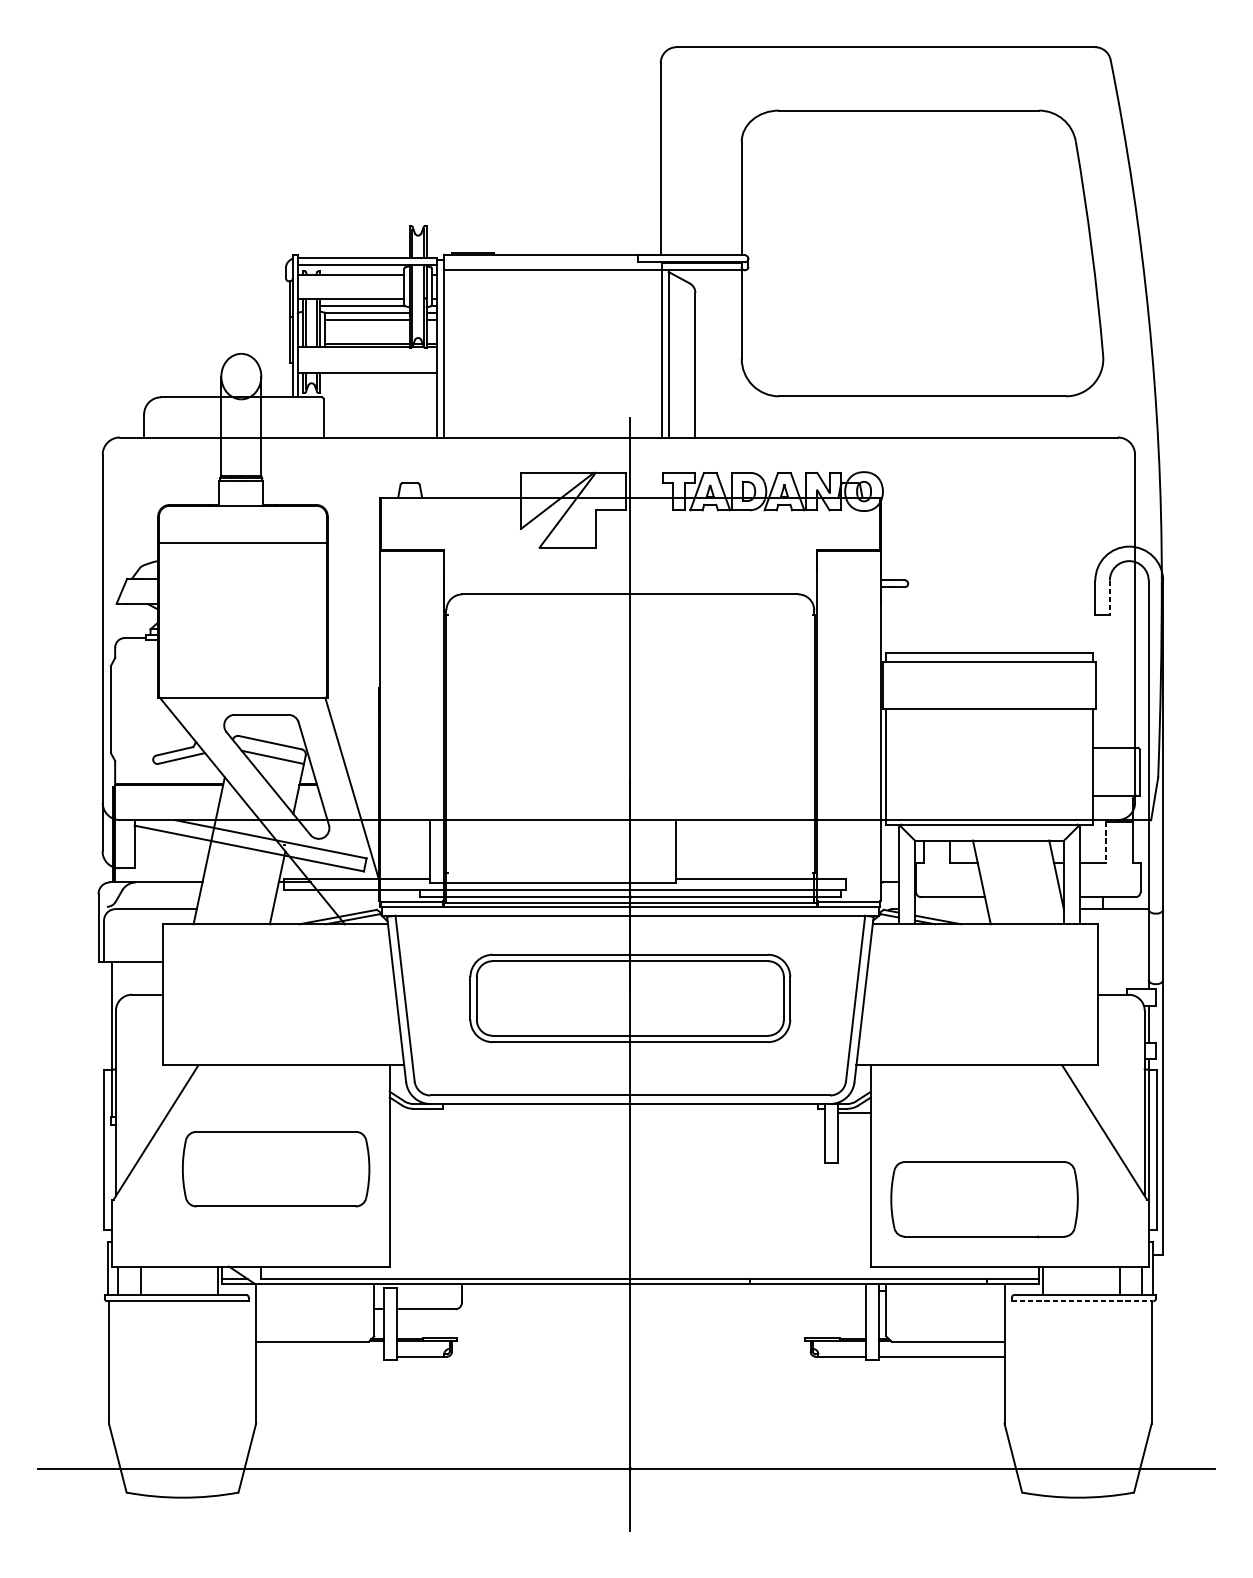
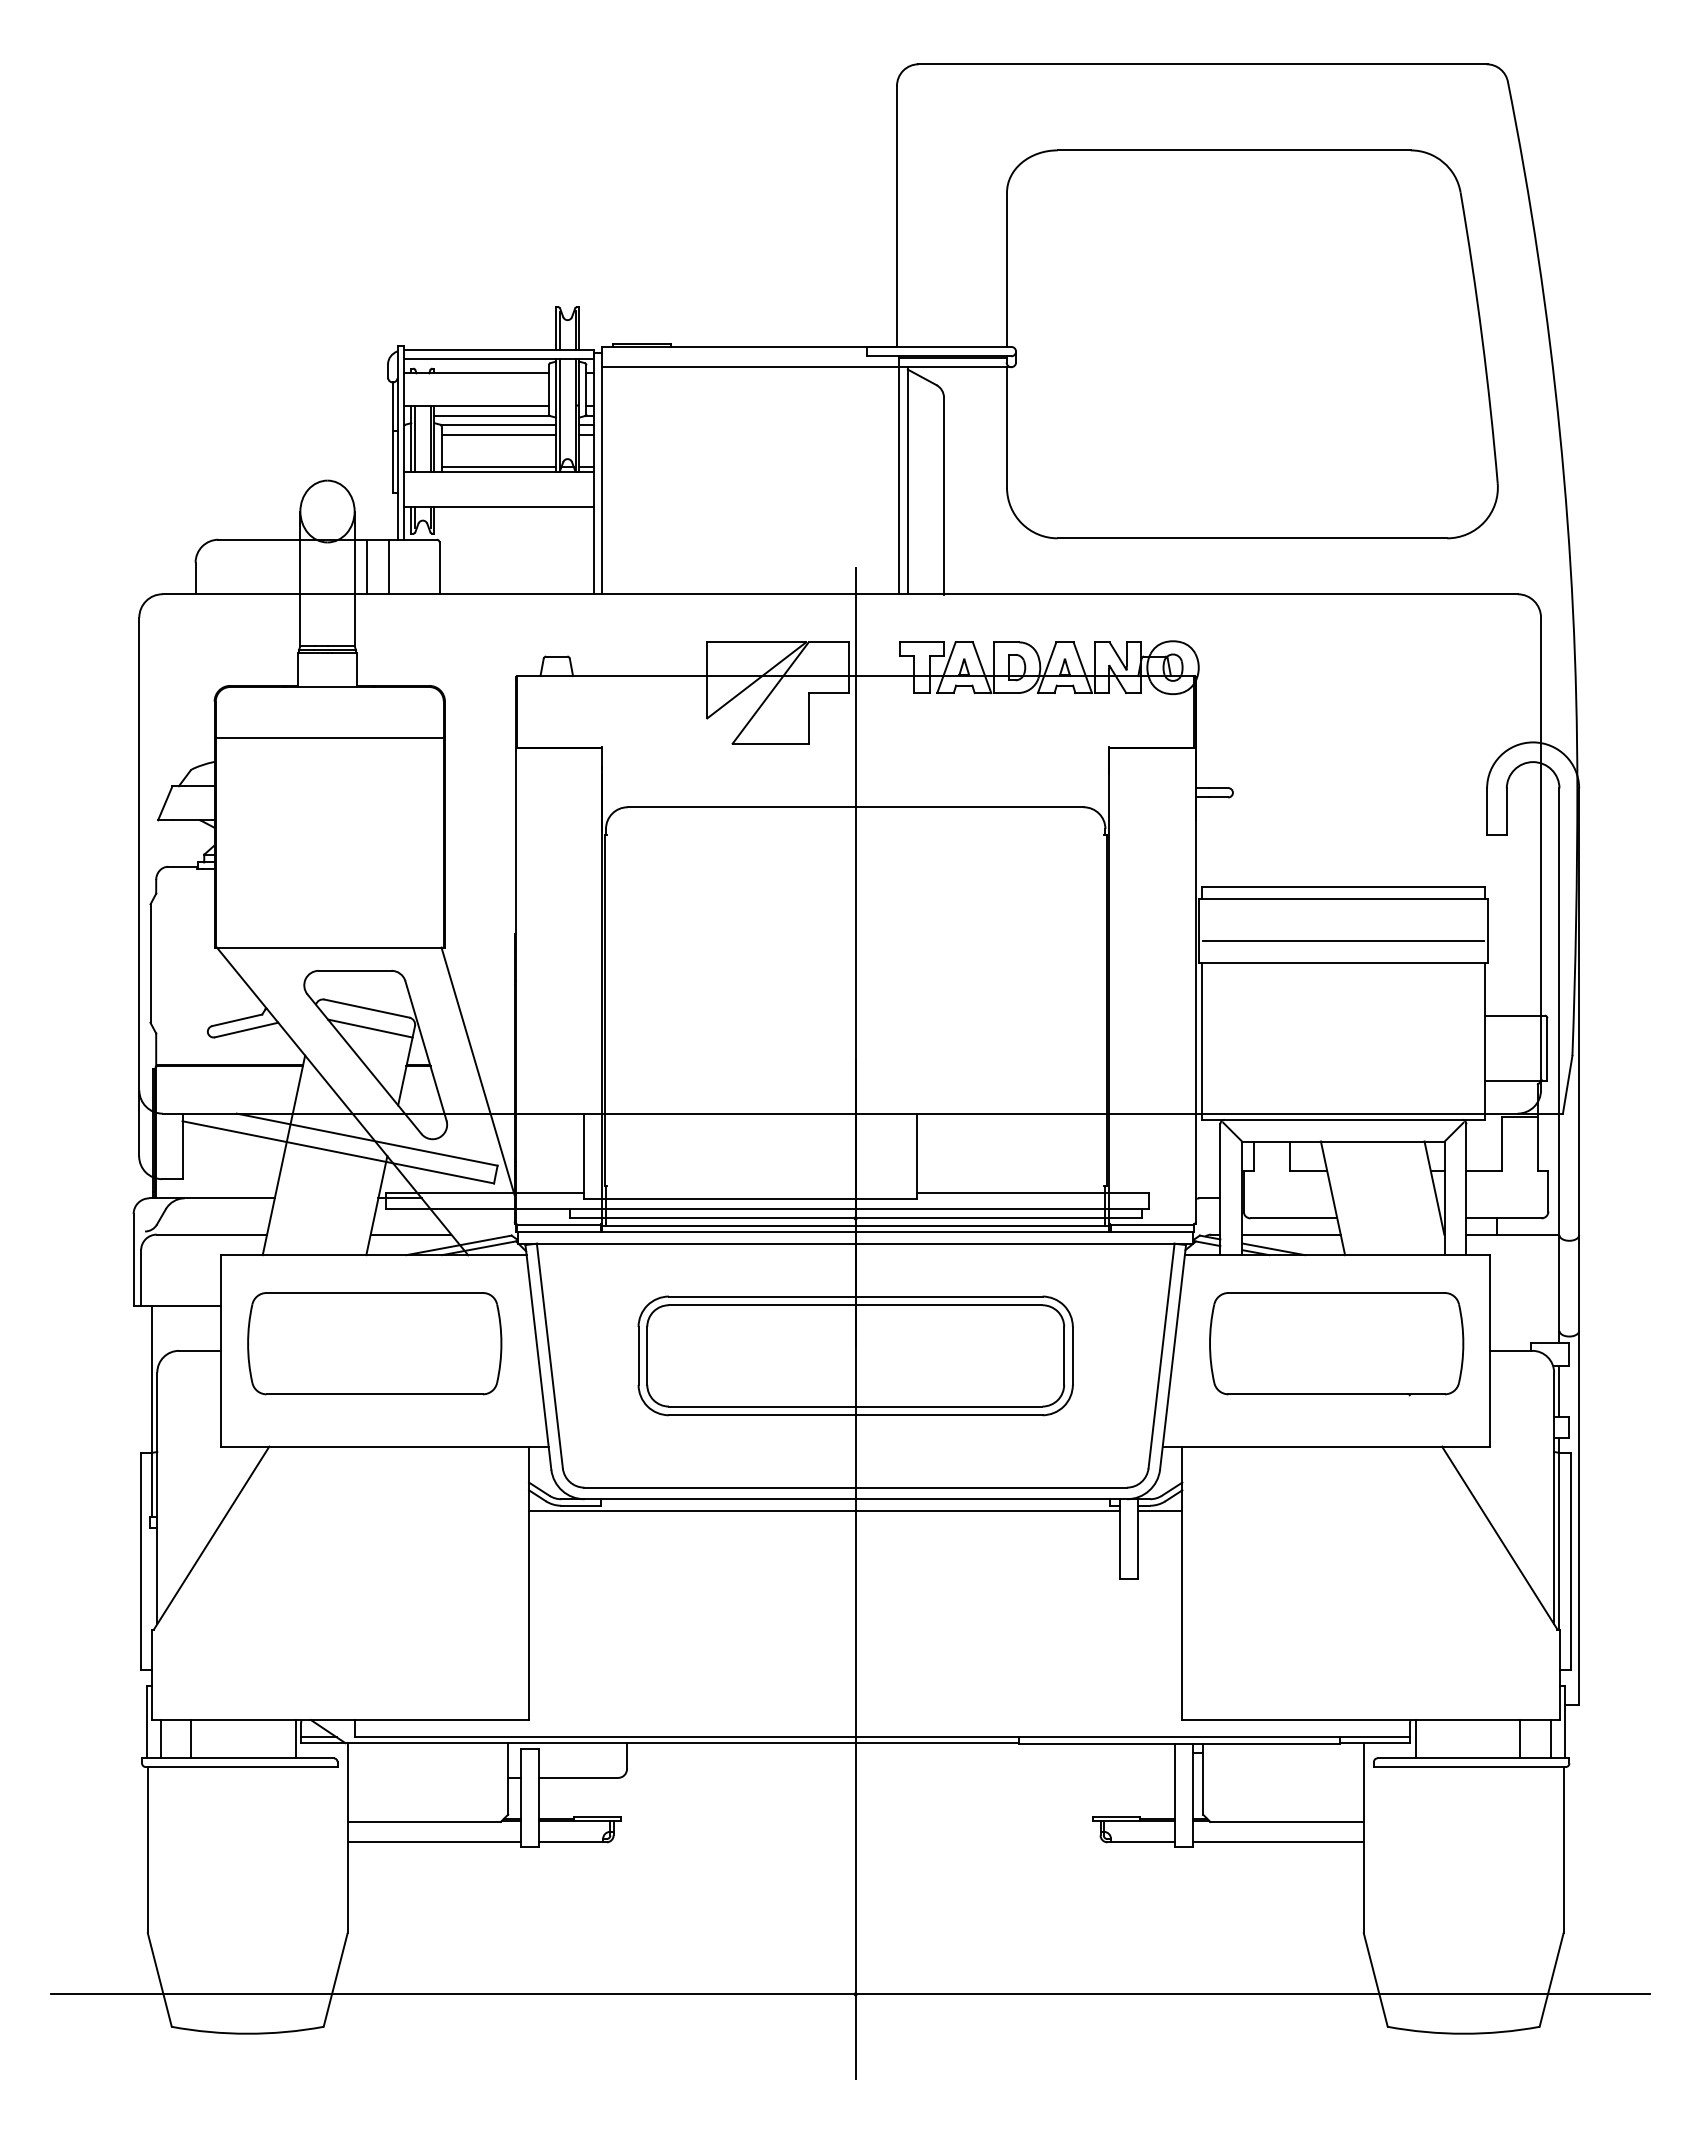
line: (270, 417) -> (367, 566), added
line: (286, 417) -> (388, 566), added
line: (1109, 597) -> (1506, 811), dashed -> solid
line: (989, 693) -> (1343, 941), added
line: (1105, 842) -> (1501, 1144), dashed -> solid
line: (302, 909) -> (410, 1234), added
line: (951, 909) -> (1291, 1234), added
line: (607, 1112) -> (824, 1510), added
part: (275, 1169) -> (374, 1343), moved
part: (984, 1199) -> (1336, 1344), moved
line: (1082, 1301) -> (1469, 1767), dashed -> solid
line: (319, 1356) -> (433, 1842), added

